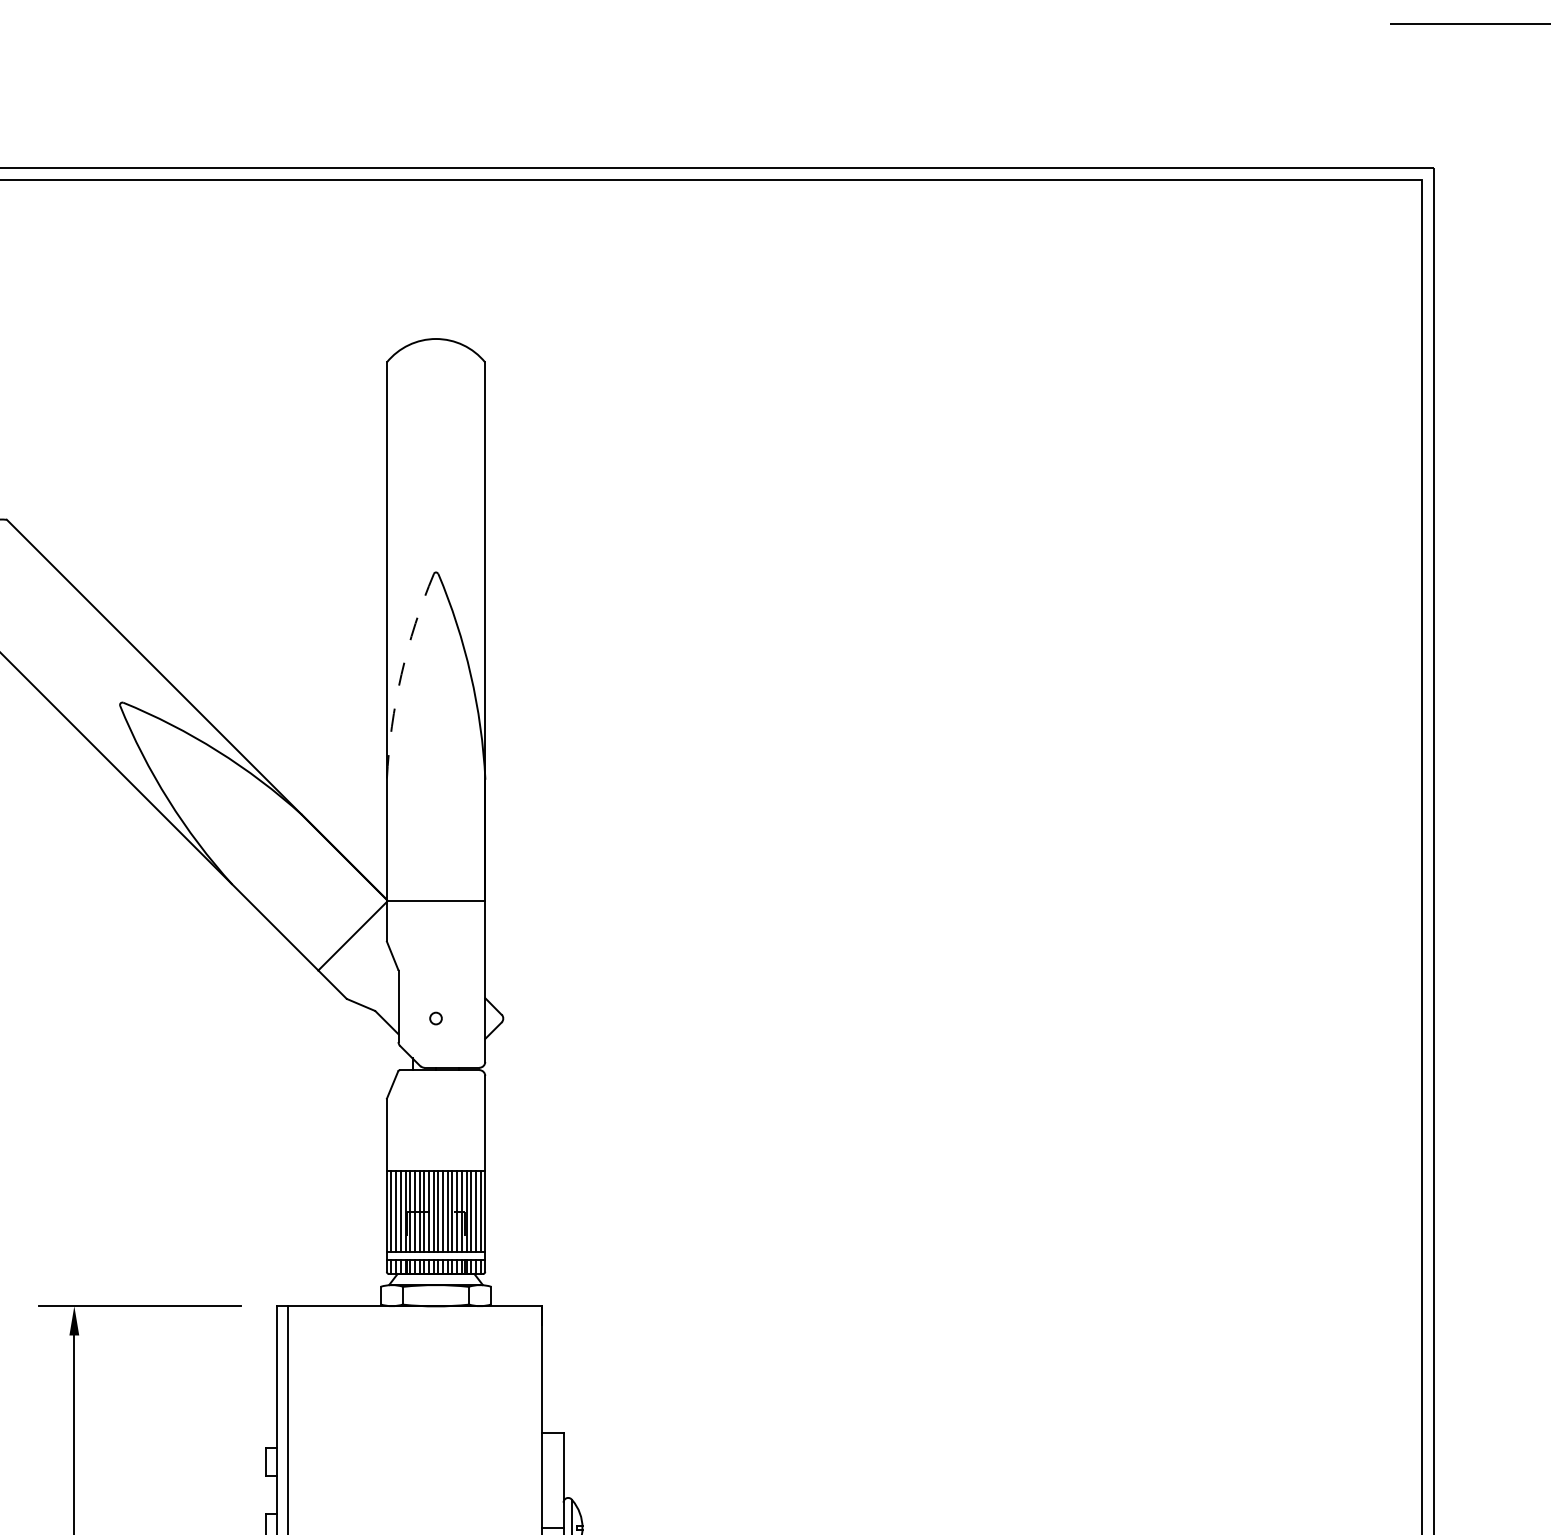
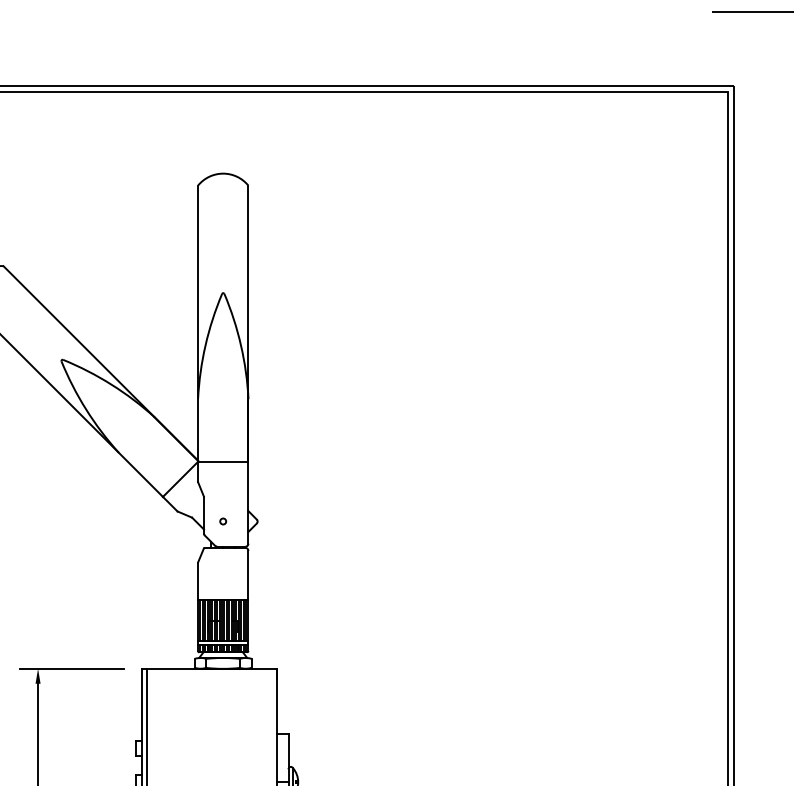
arc: (401, 674) -> (205, 345), dashed -> solid

